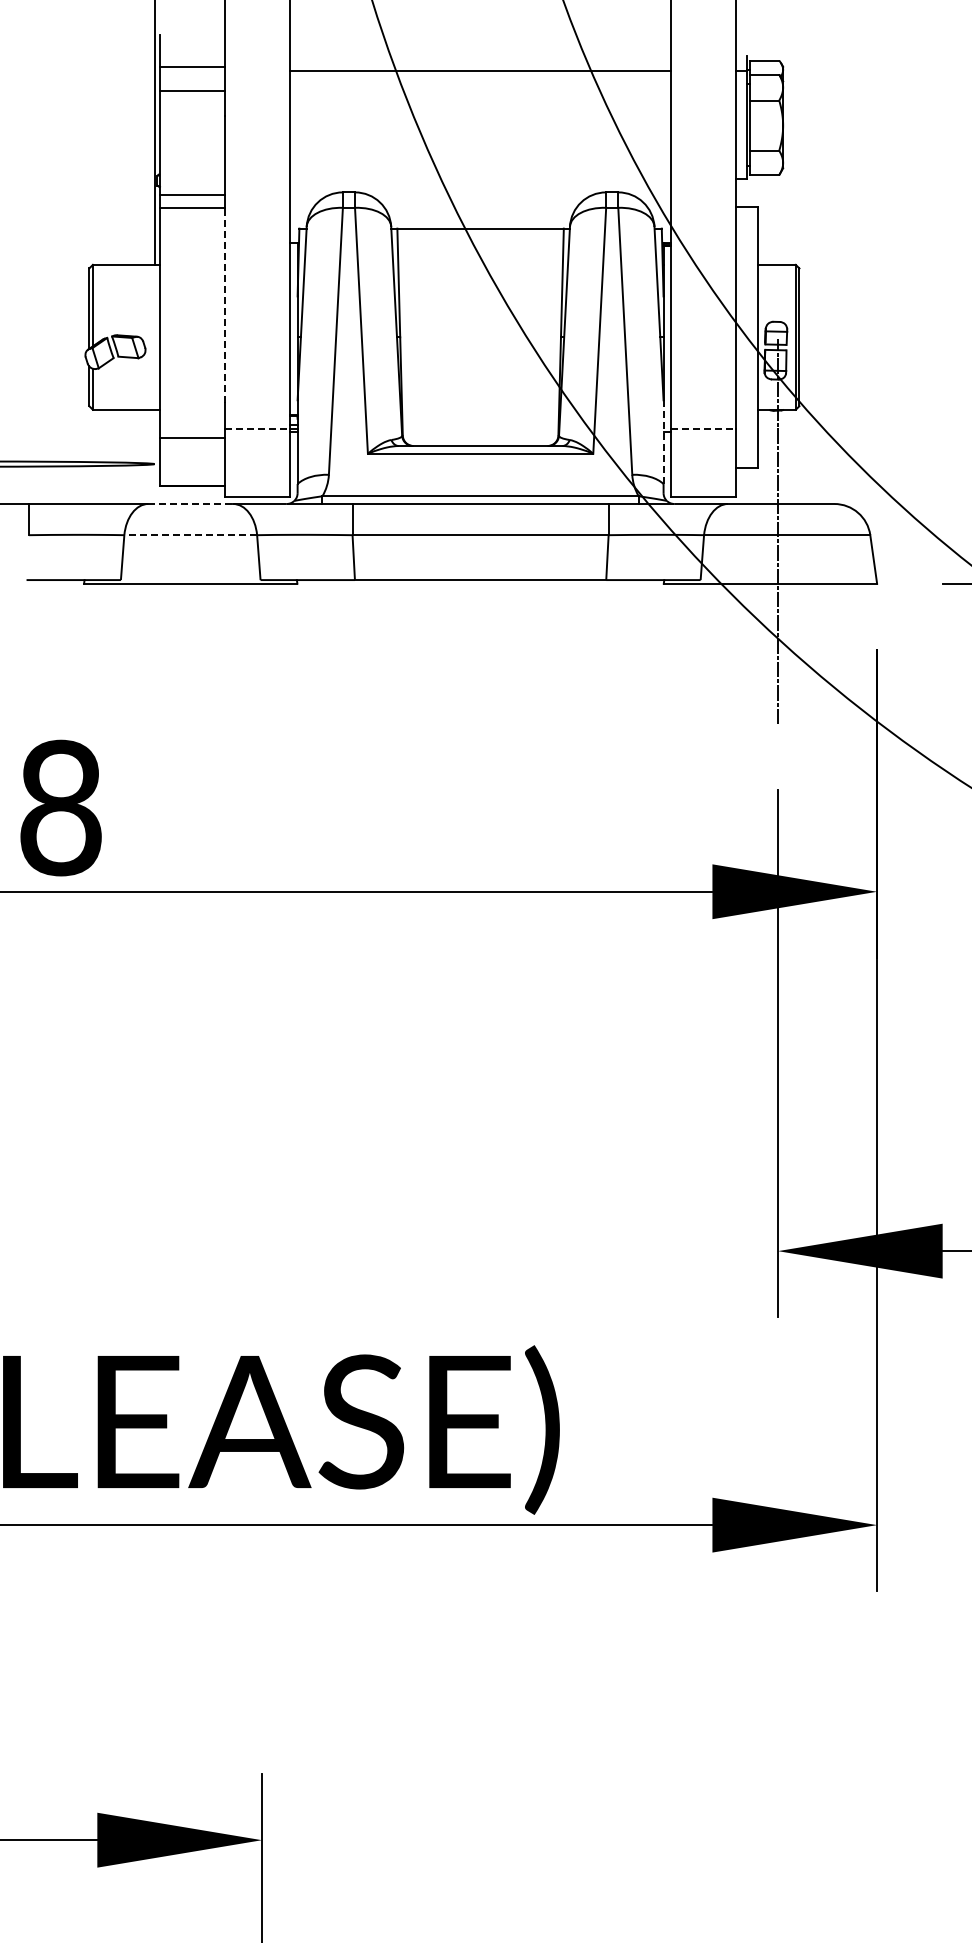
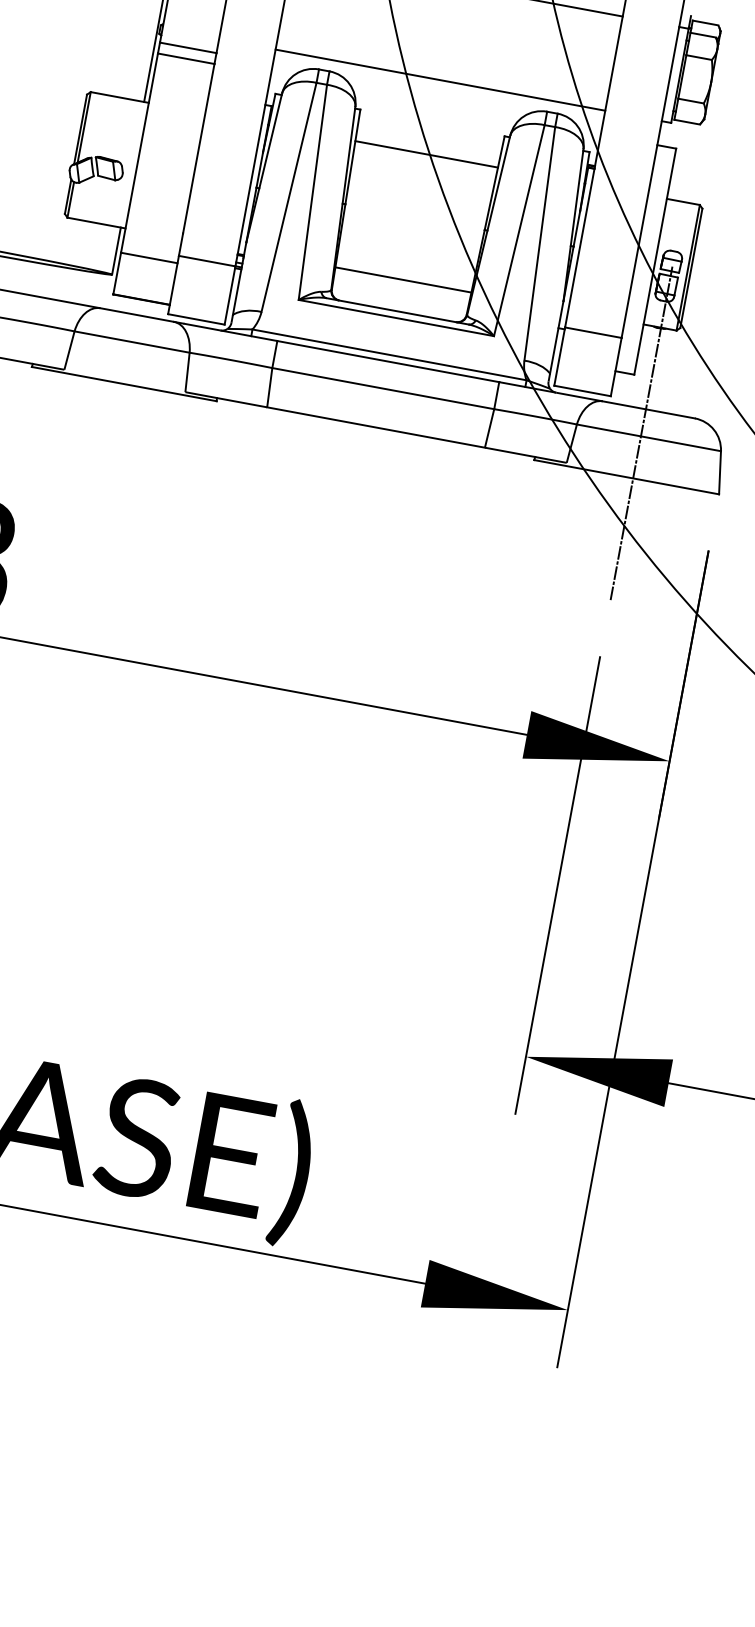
line: (480, 179) -> (440, 80), added
line: (480, 228) -> (426, 154), moved
line: (225, 305) -> (199, 148), dashed -> solid
line: (480, 409) -> (403, 279), added
line: (257, 429) -> (206, 261), dashed -> solid
line: (703, 429) -> (593, 332), dashed -> solid
line: (154, 436) -> (116, 250), added
line: (663, 442) -> (556, 337), dashed -> solid
line: (190, 504) -> (136, 315), dashed -> solid
line: (190, 535) -> (131, 342), dashed -> solid

